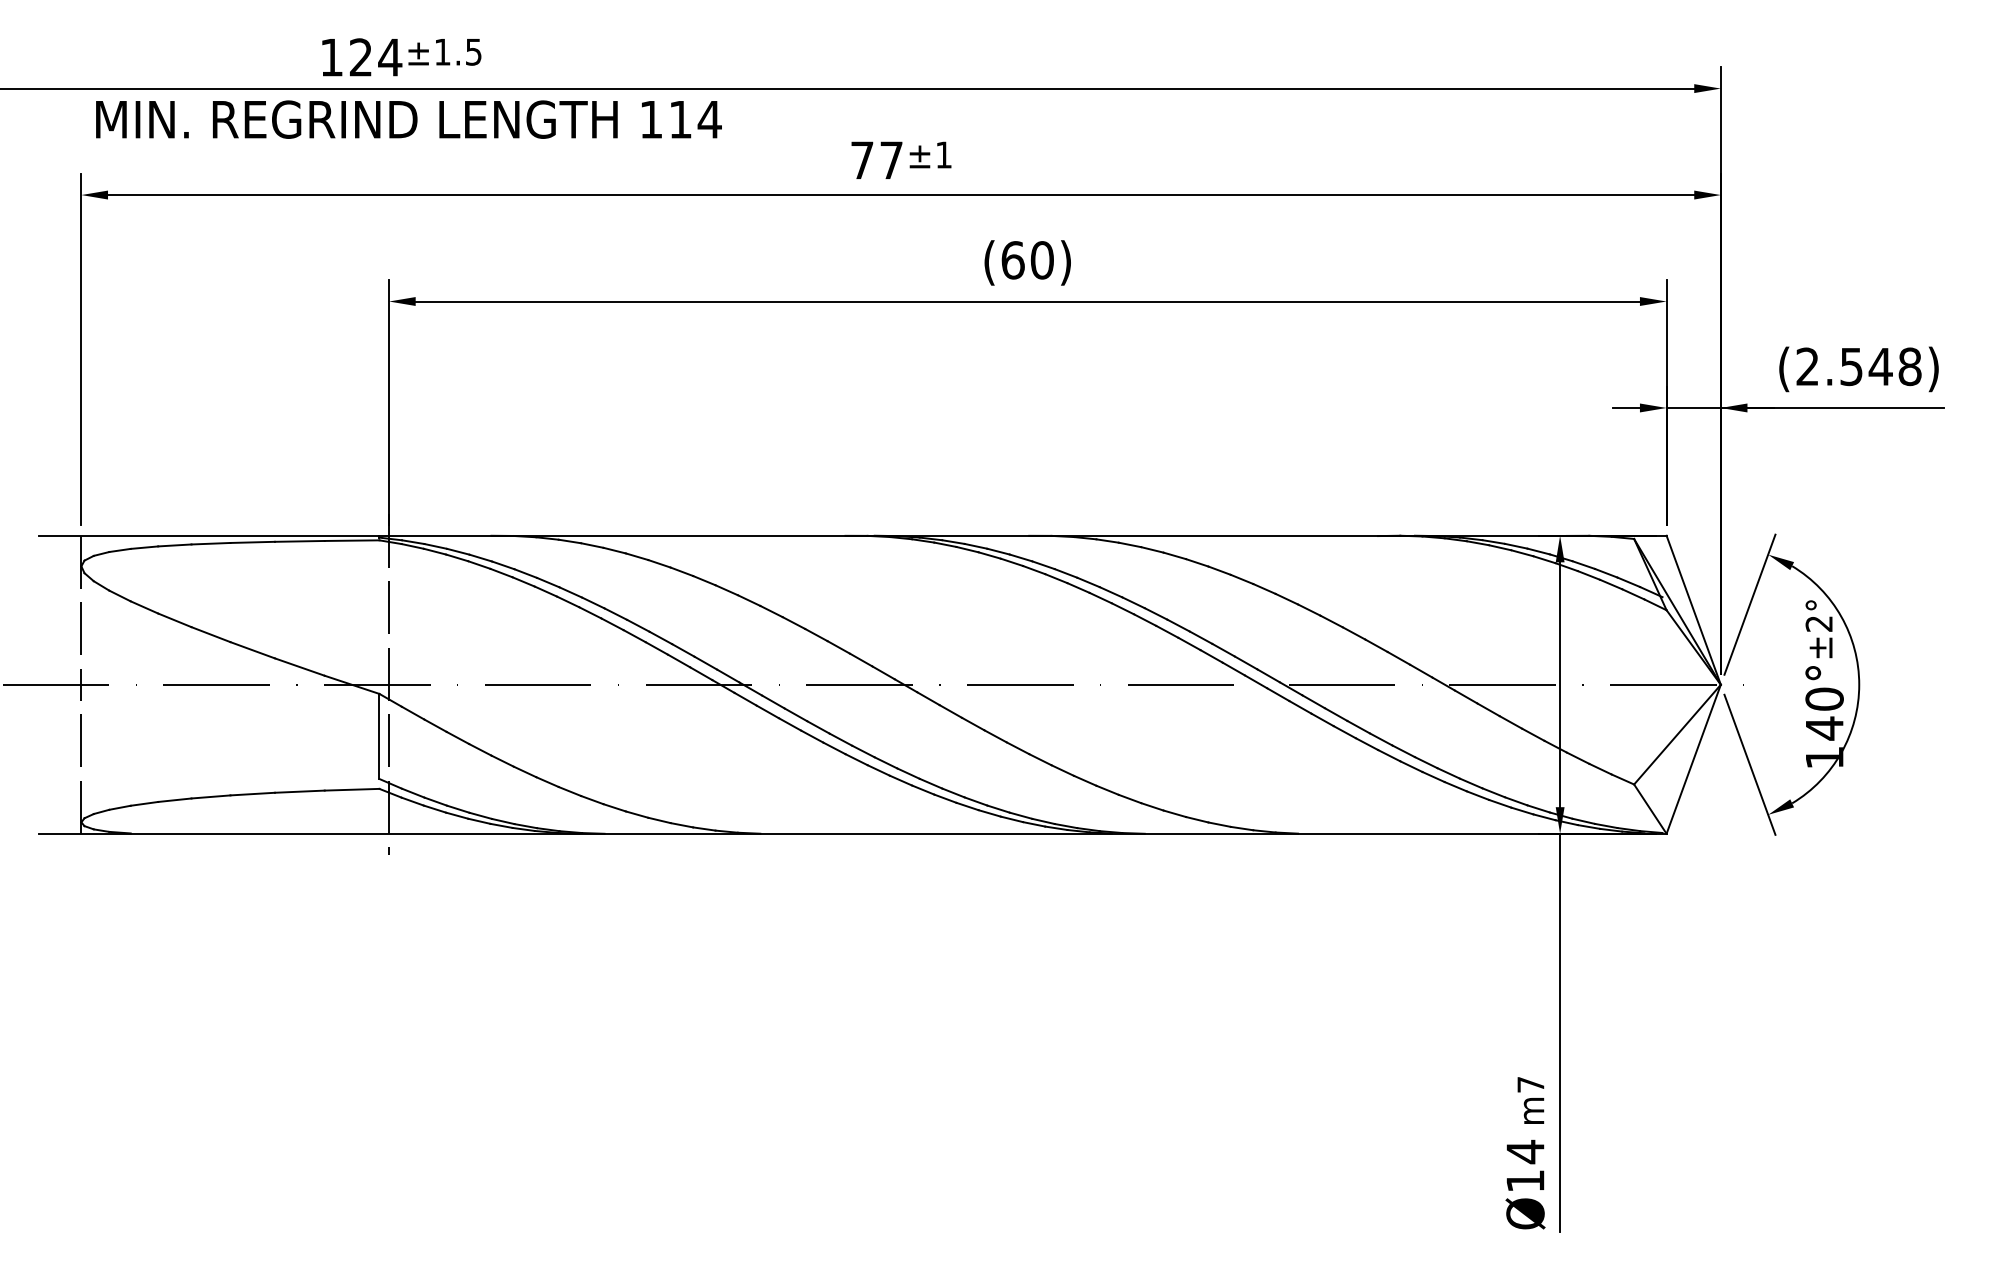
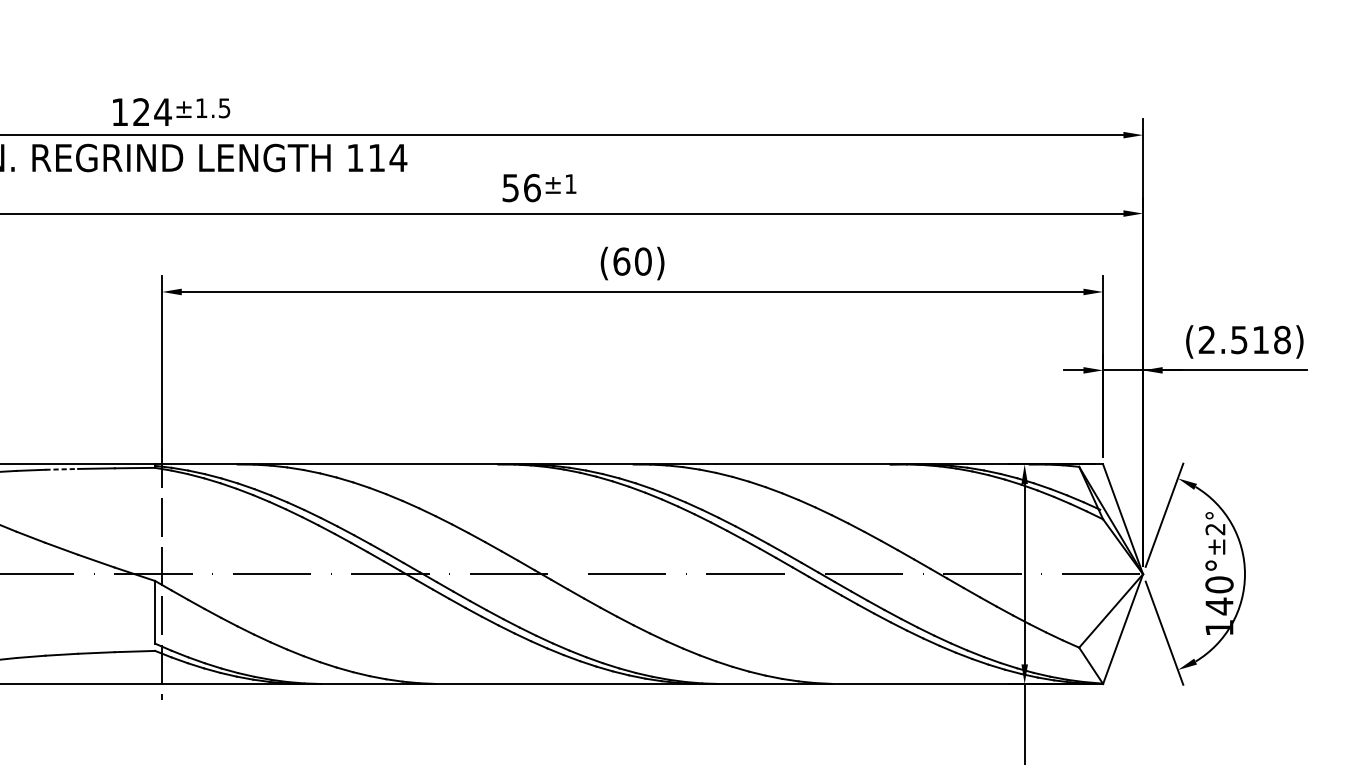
text: (877, 160) -> (521, 188), 77 -> 56
text: (1880, 366) -> (1260, 339), (2.548) -> (2.518)
line: (253, 542) -> (62, 469), solid -> dashed

